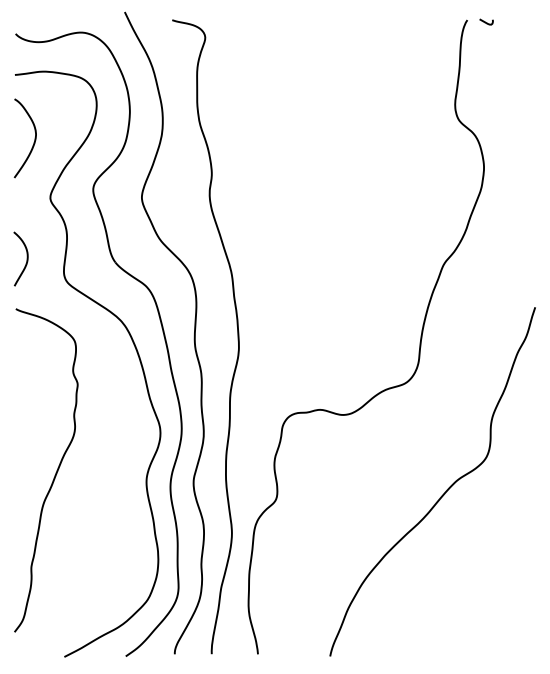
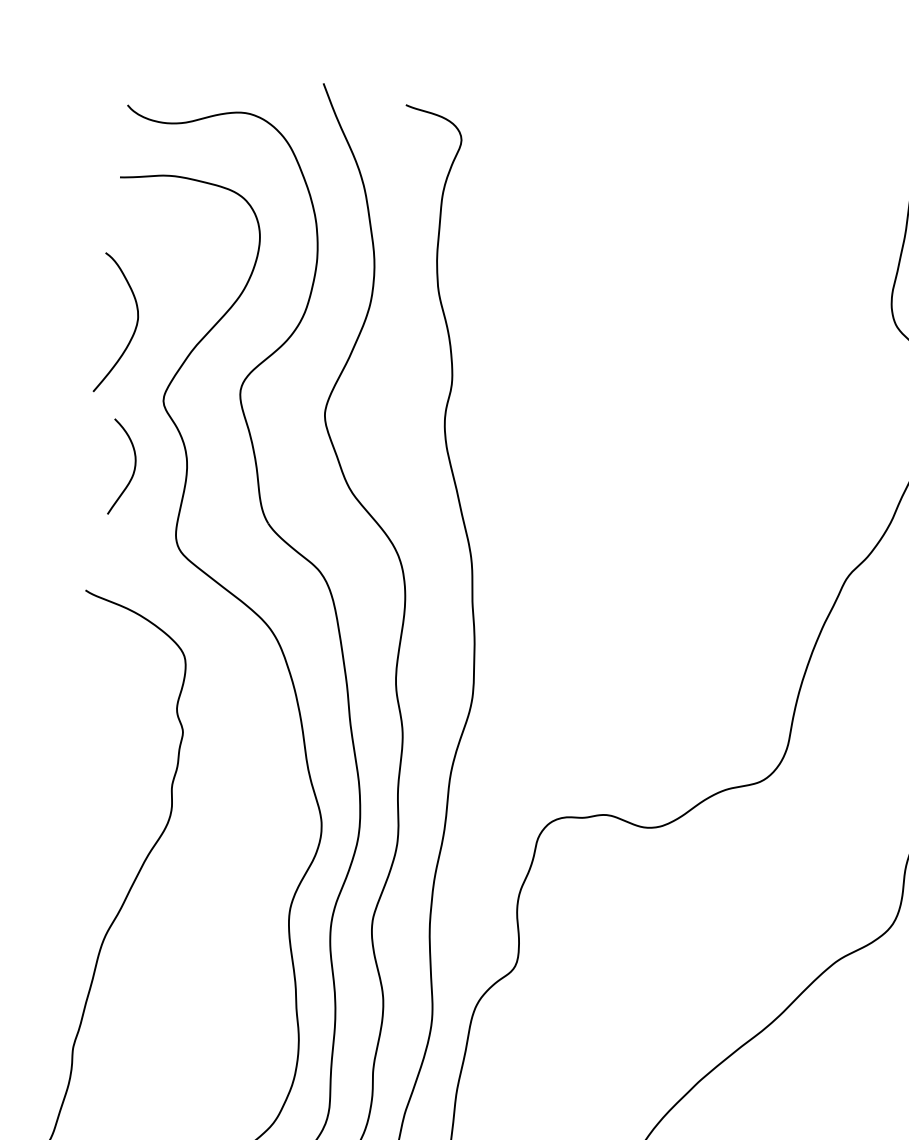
curve: (33, 142) -> (132, 332), moved
curve: (26, 258) -> (132, 467), moved

